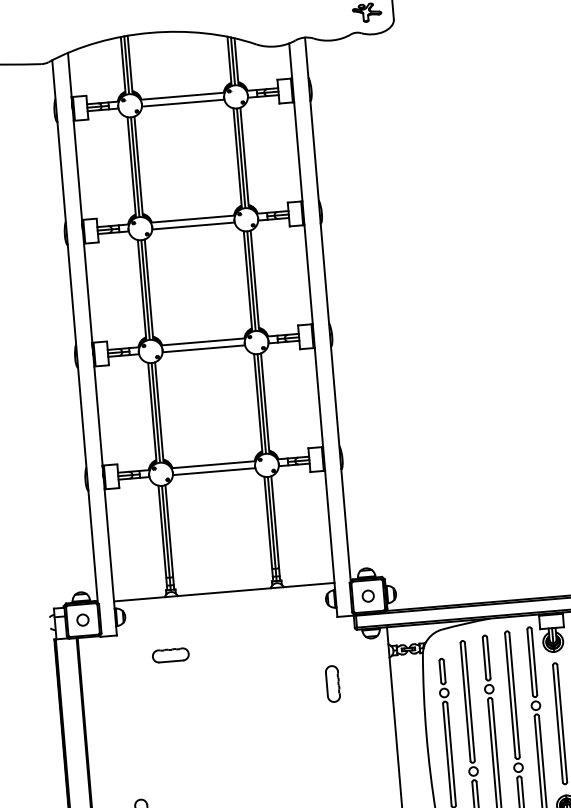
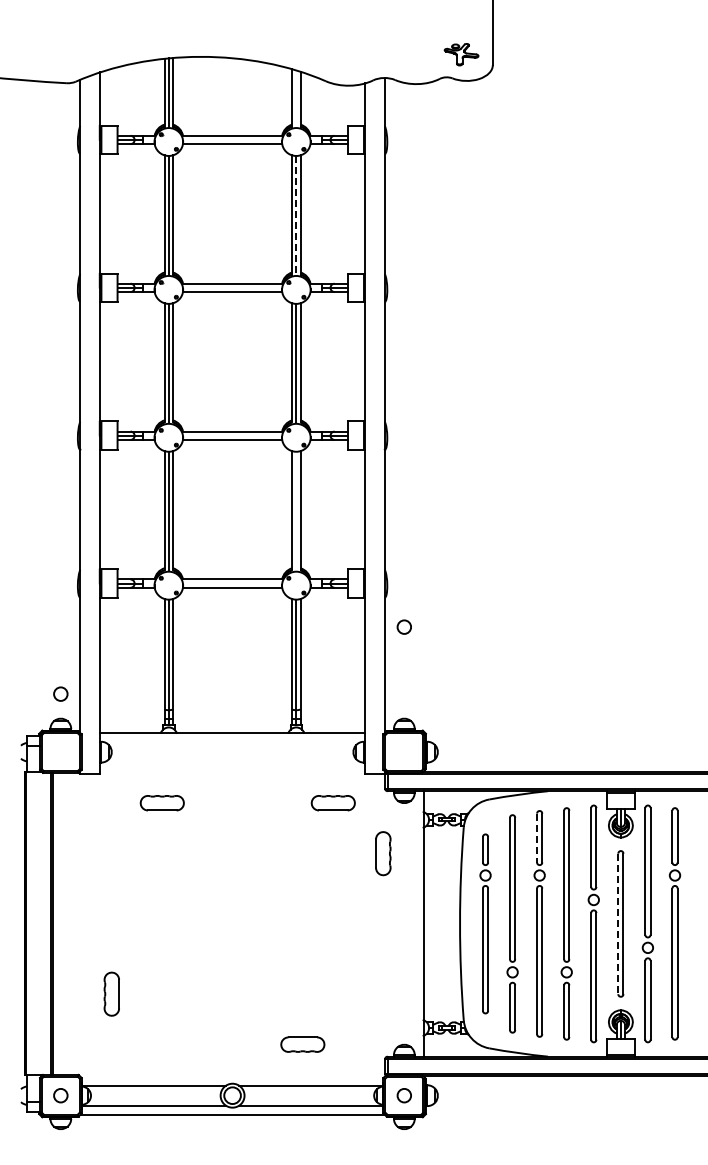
line: (233, 60) -> (296, 98), removed
line: (241, 157) -> (296, 215), solid -> dashed
line: (261, 402) -> (296, 510), removed
circle: (367, 595) -> (403, 626), moved
circle: (82, 619) -> (60, 693), moved
part: (312, 643) -> (332, 803), added
line: (484, 658) -> (537, 838), solid -> dashed
part: (333, 683) -> (383, 853), moved
line: (558, 724) -> (618, 924), solid -> dashed

